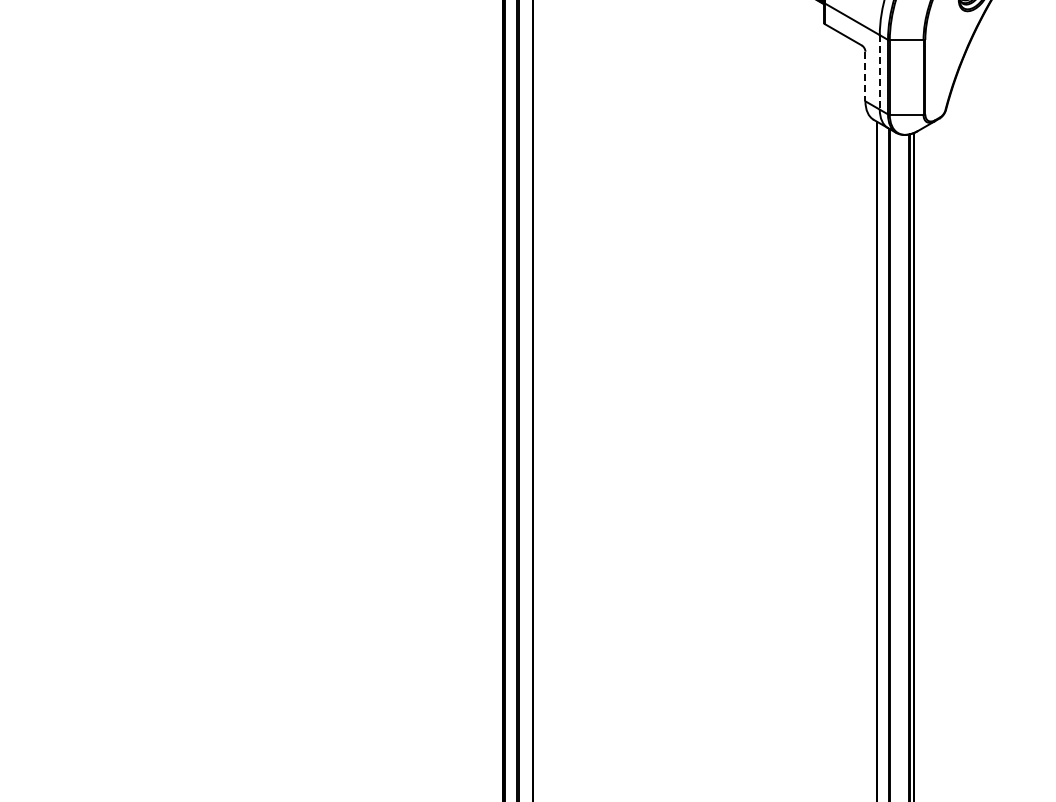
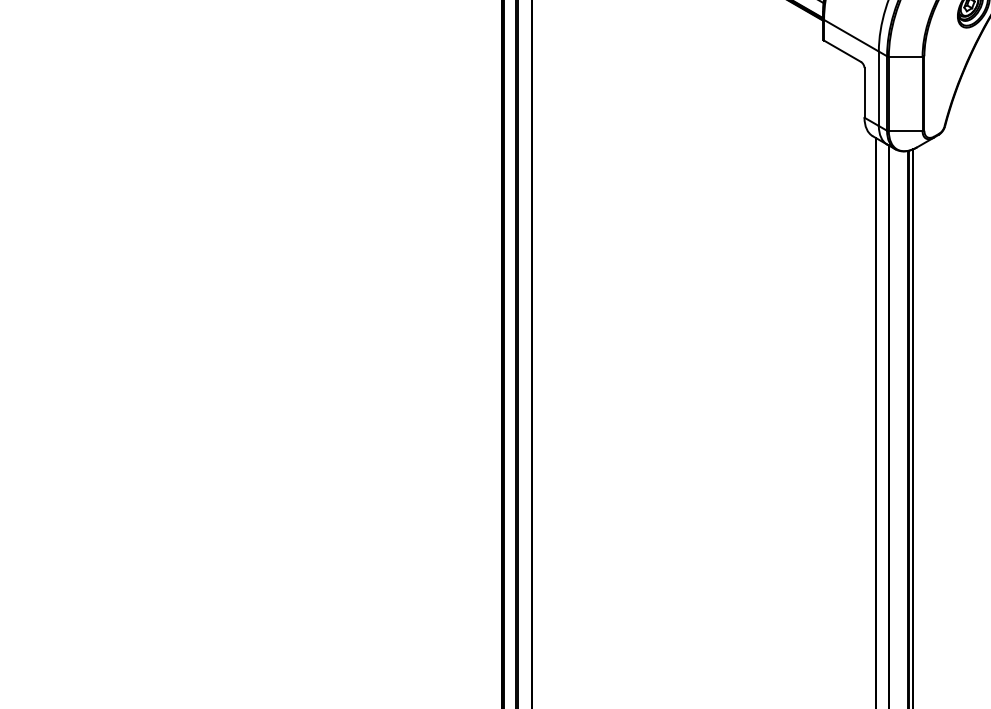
line: (879, 72) -> (878, 88), dashed -> solid
line: (865, 76) -> (864, 92), dashed -> solid

